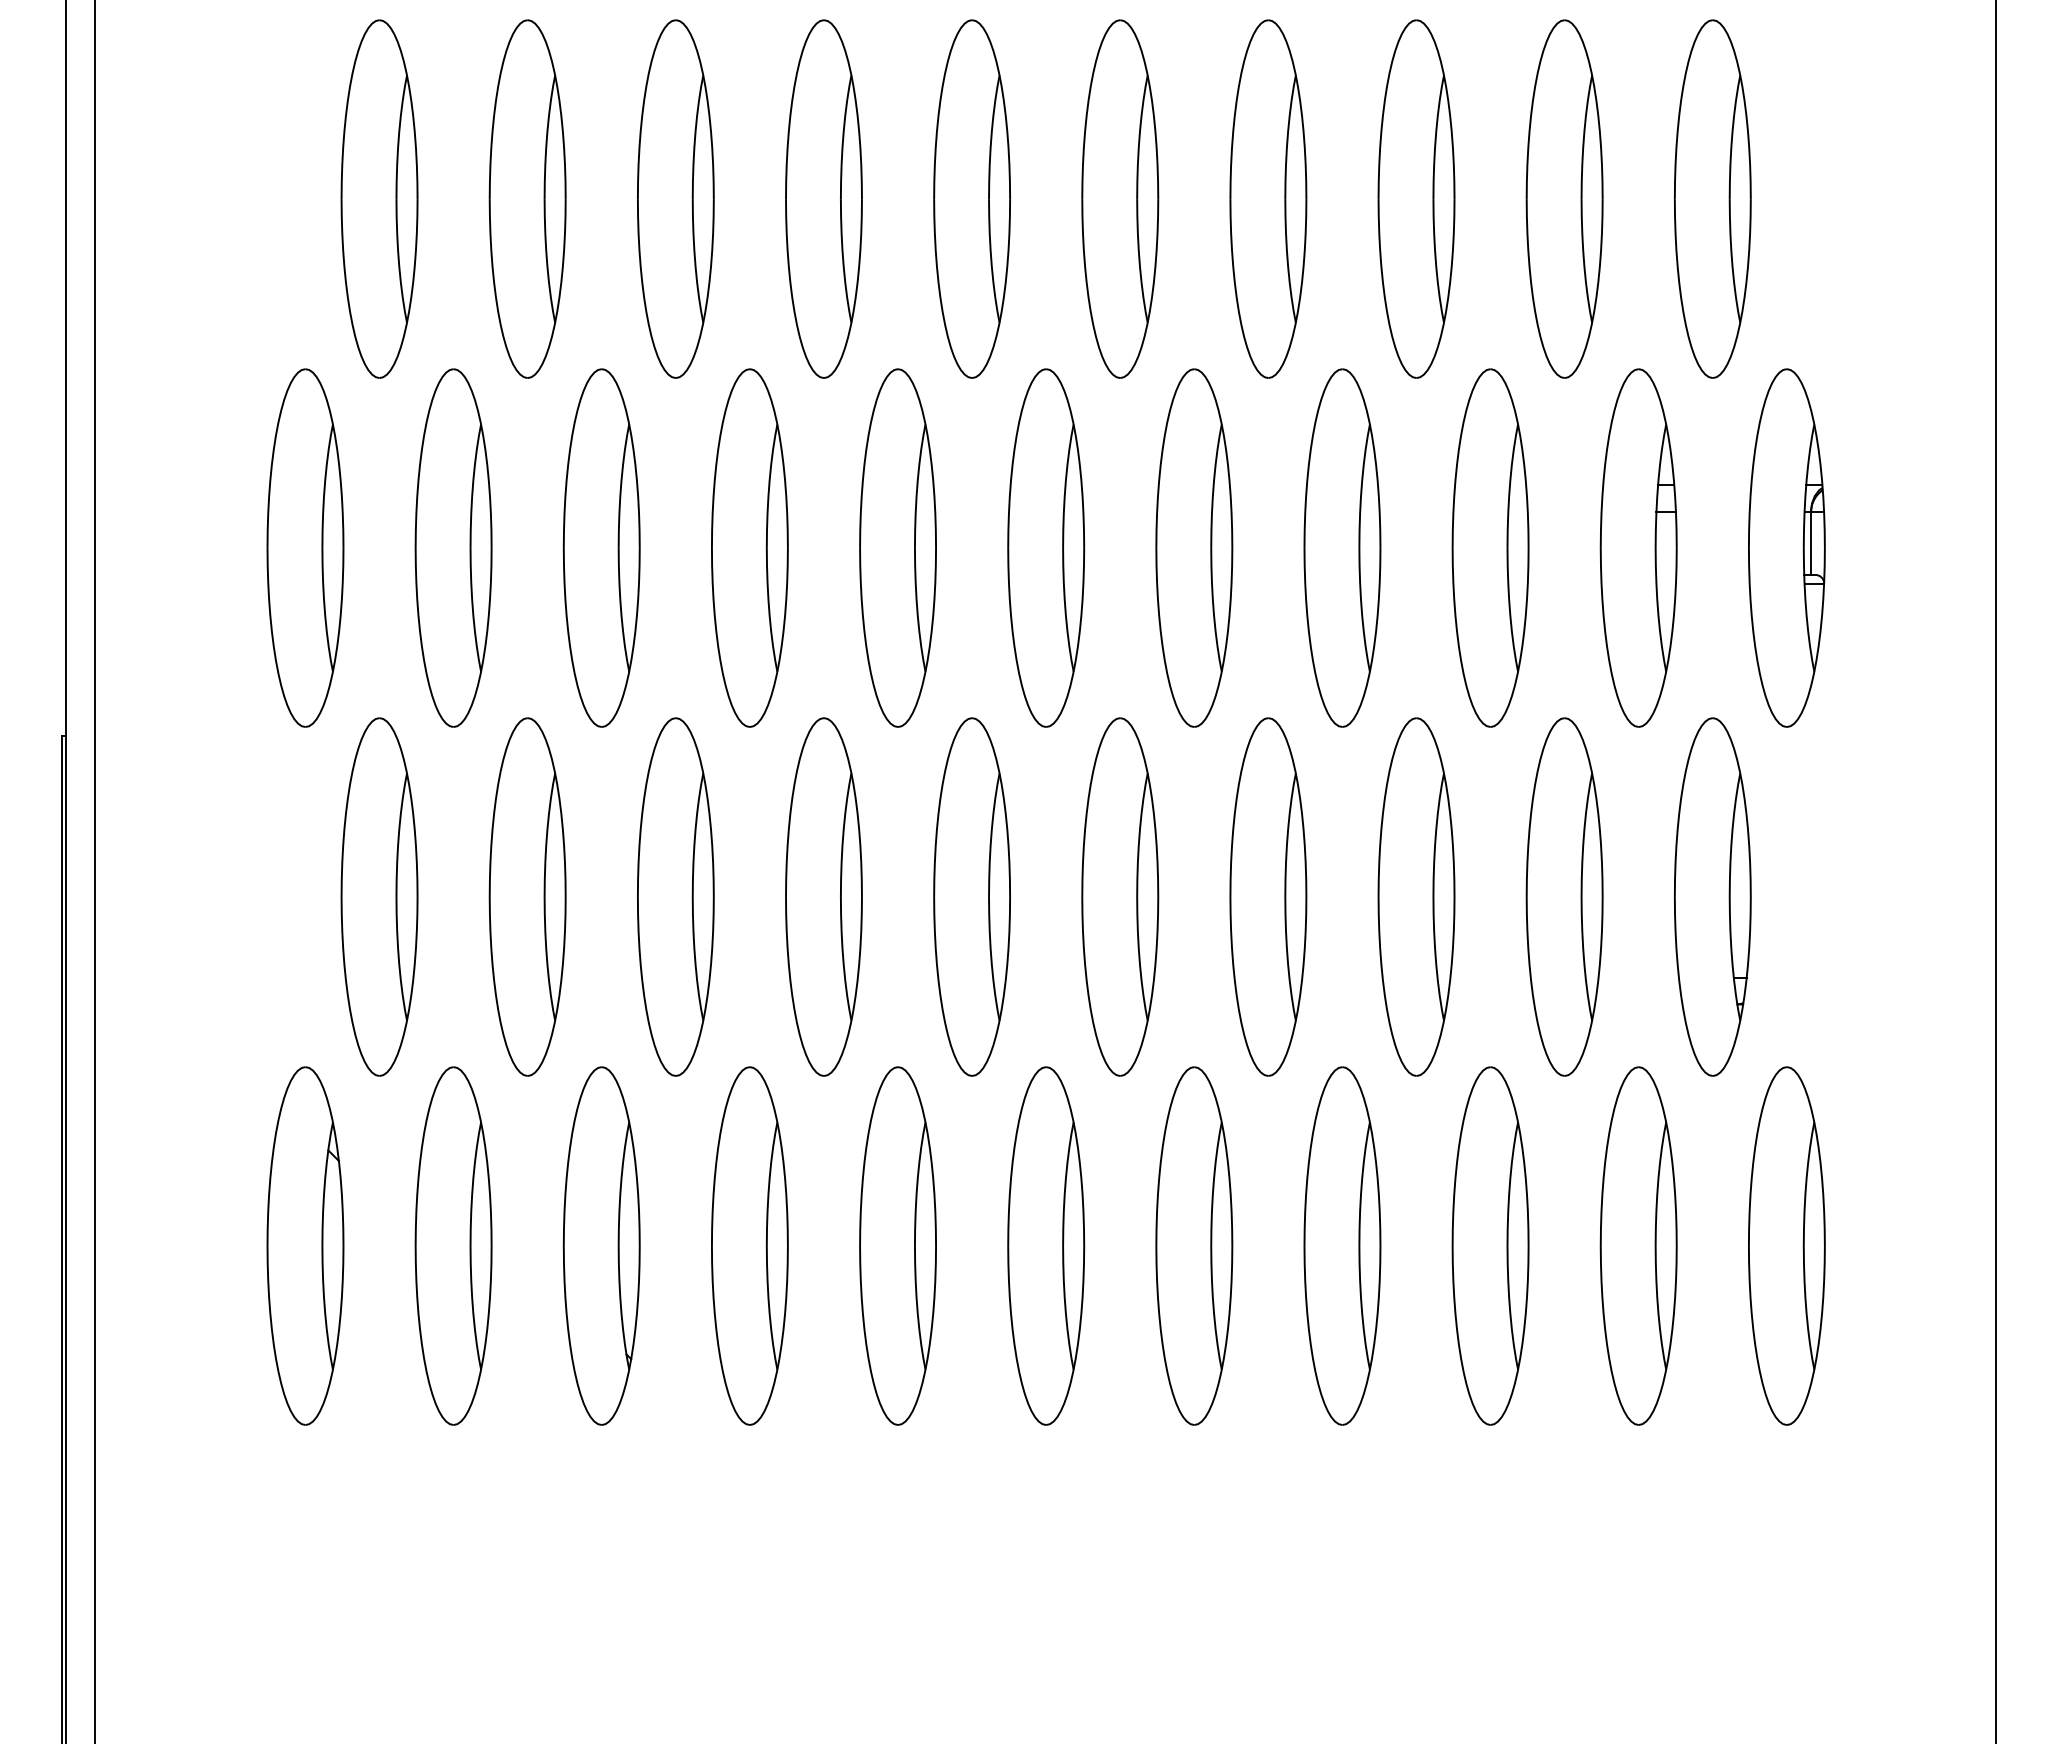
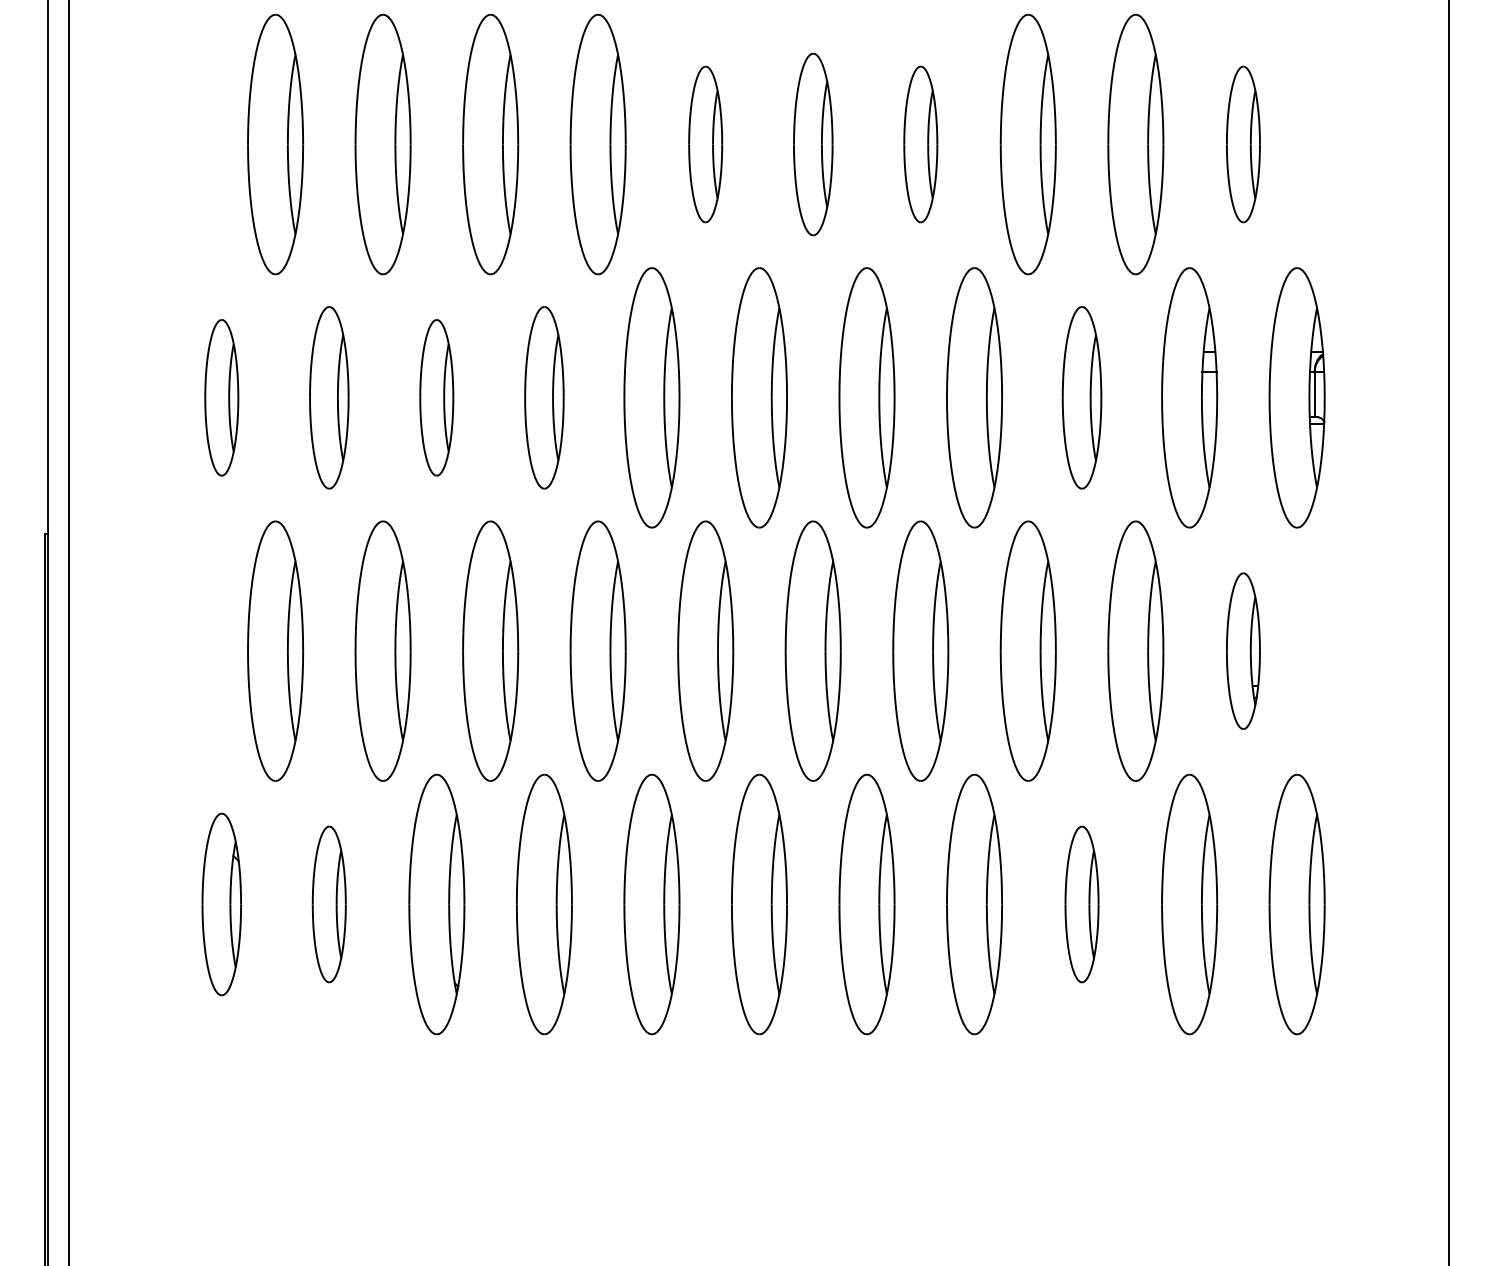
part: (971, 198) -> (705, 144), size x0.6
part: (1120, 198) -> (813, 144), size x0.7
part: (1268, 198) -> (920, 144), size x0.6
part: (1712, 198) -> (1243, 144), size x0.6
part: (305, 547) -> (221, 397), size x0.6
part: (453, 547) -> (329, 397), size x0.7
part: (601, 547) -> (436, 397), size x0.6
part: (749, 547) -> (544, 397), size x0.7
part: (1490, 547) -> (1082, 397), size x0.7
part: (1712, 896) -> (1243, 650), size x0.6
part: (305, 1245) -> (221, 904), size x0.7
part: (453, 1245) -> (329, 904), size x0.6
part: (1490, 1245) -> (1082, 904), size x0.6

